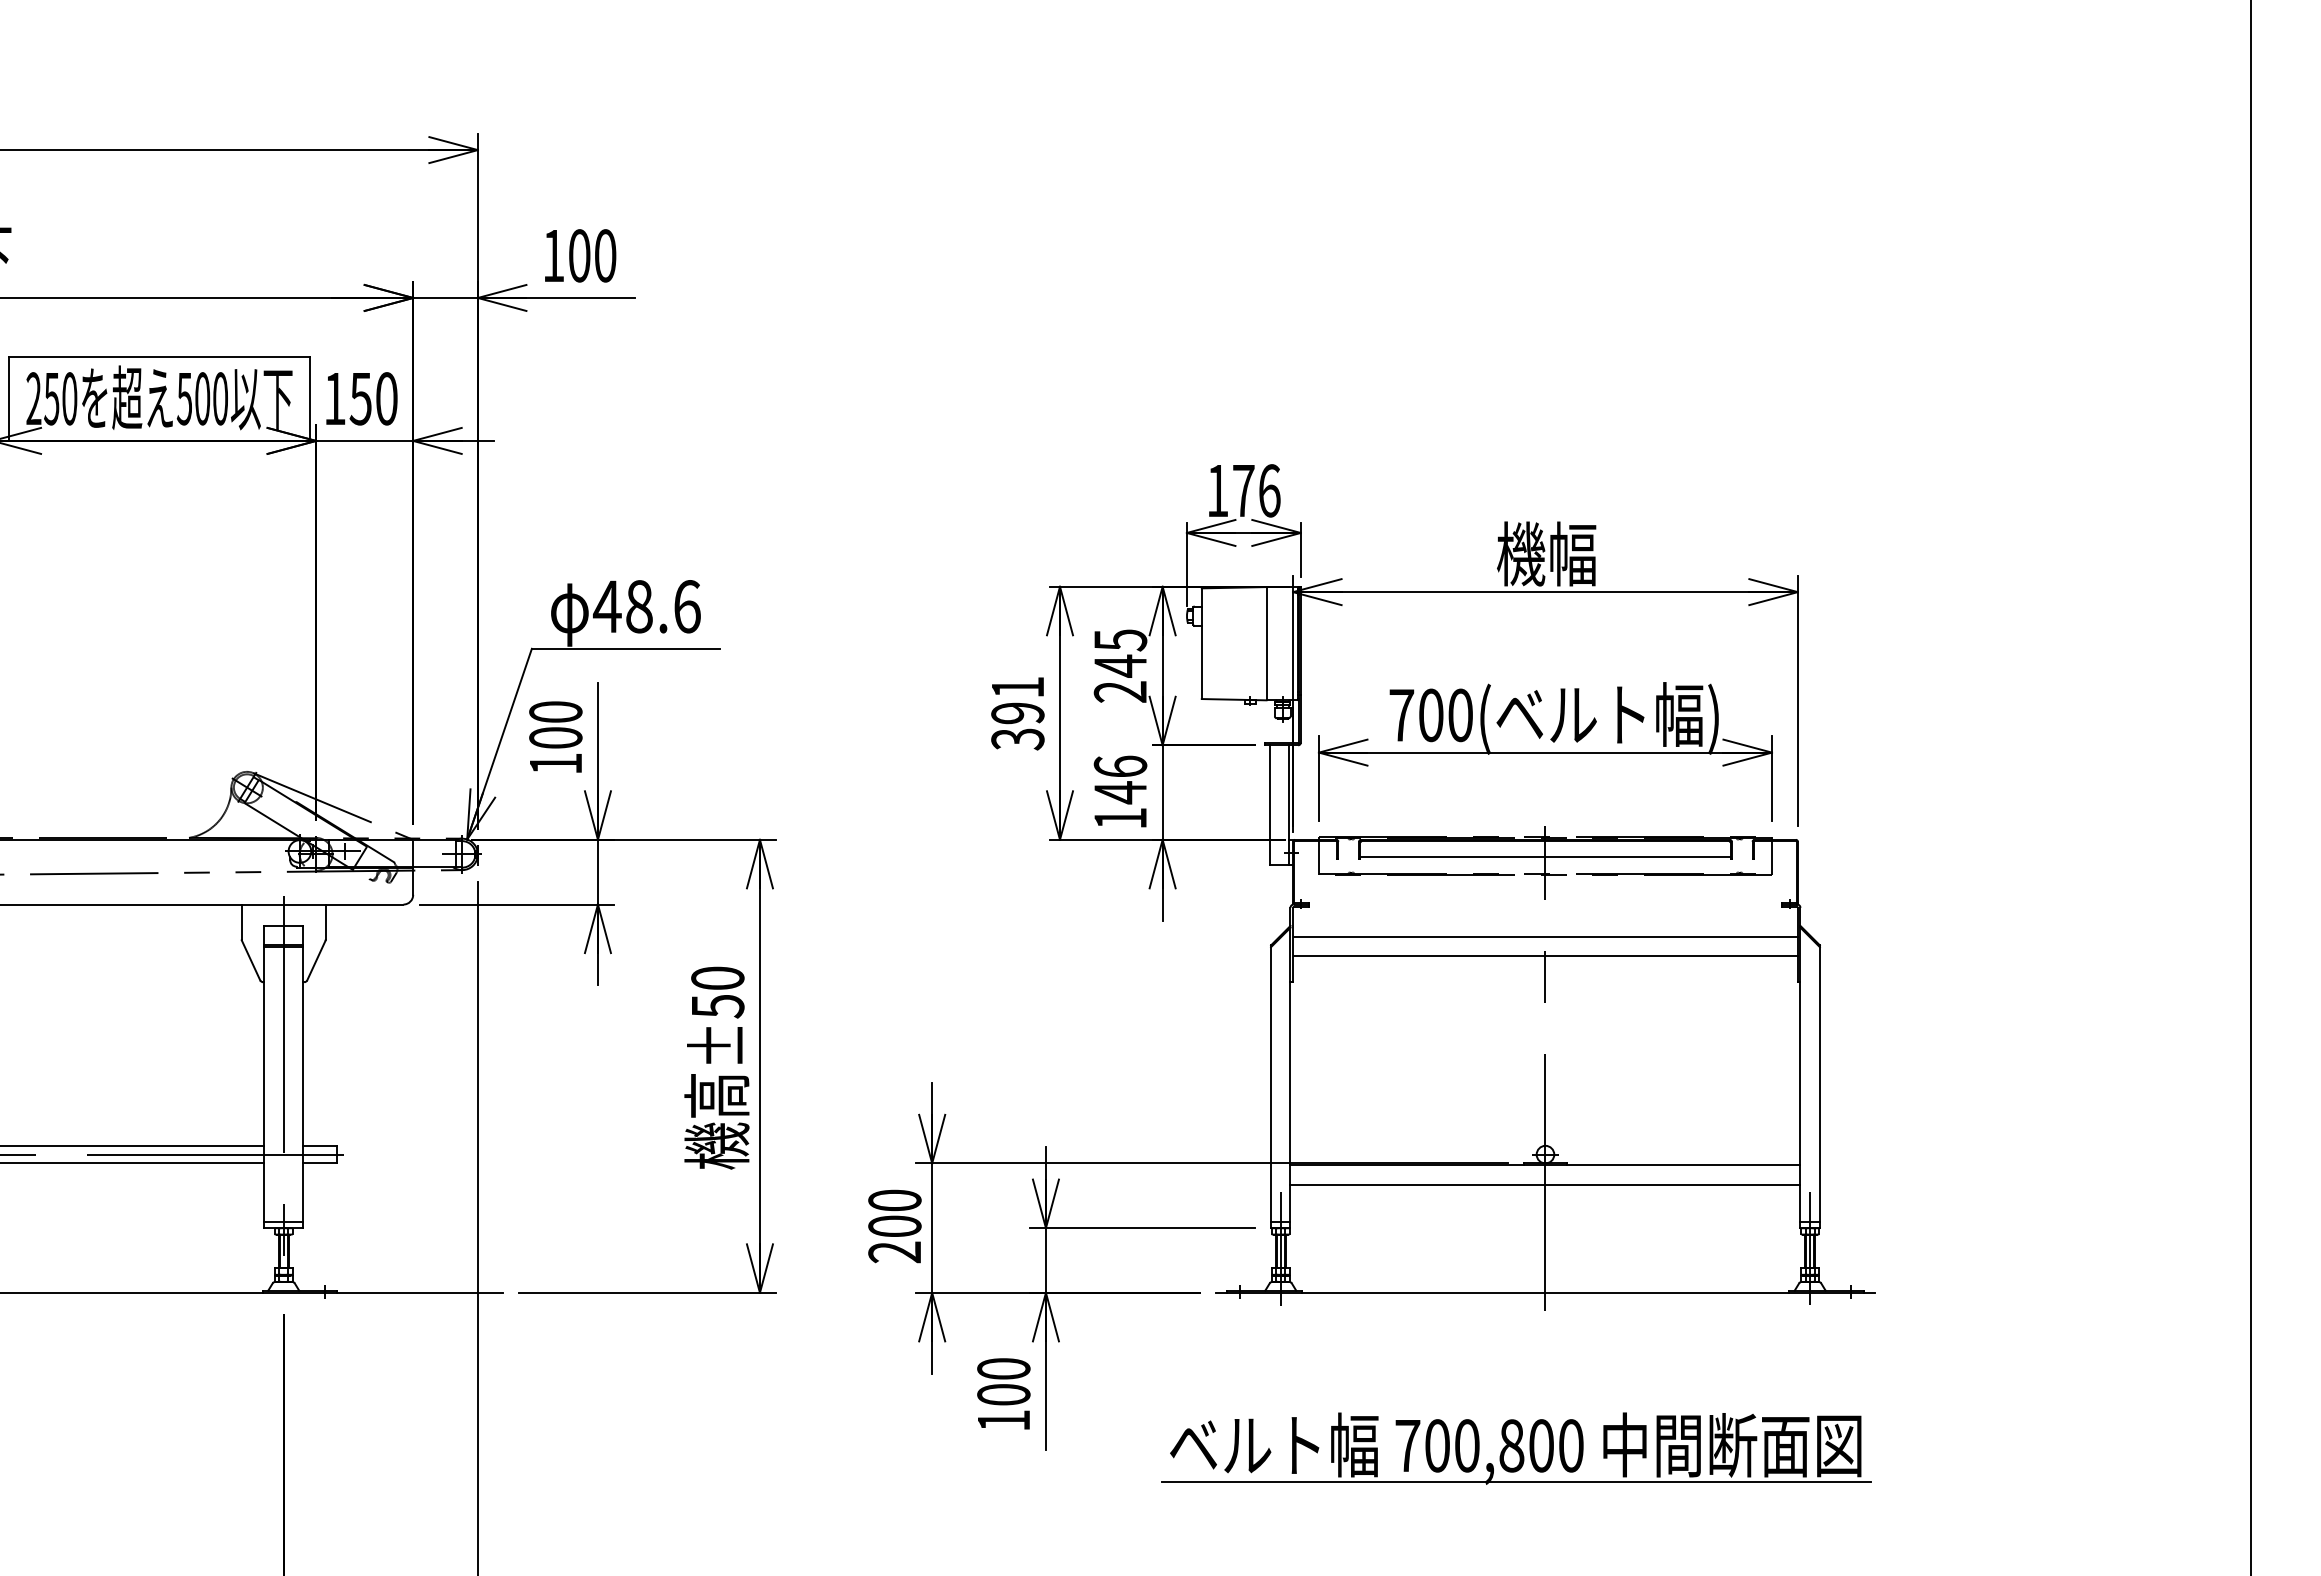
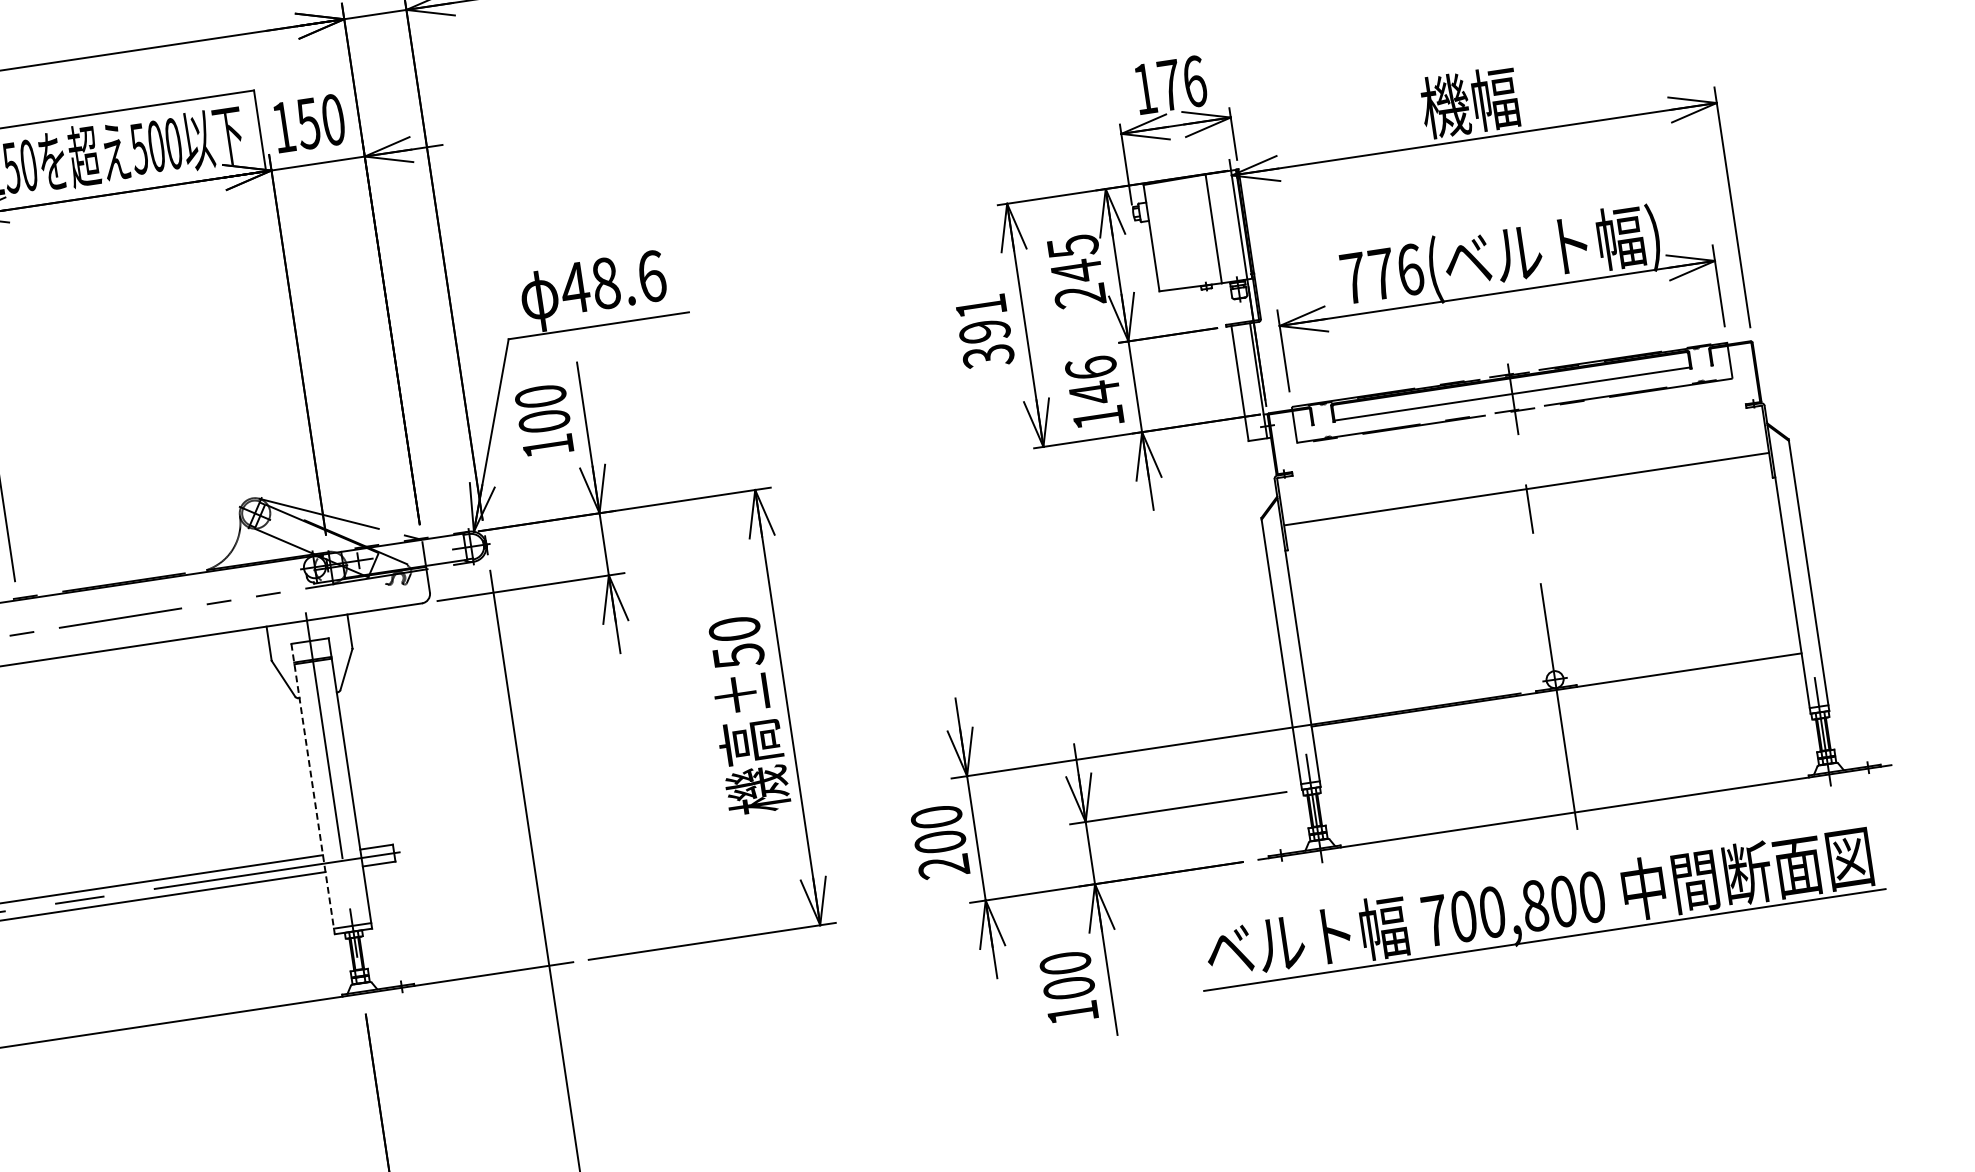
text: (1446, 715) -> (1396, 271), 700( -> 776(
line: (1545, 936) -> (1523, 470), removed
line: (264, 1077) -> (313, 789), solid -> dashed
line: (1545, 1184) -> (1559, 708), removed
part: (1516, 1448) -> (1540, 907), moved

